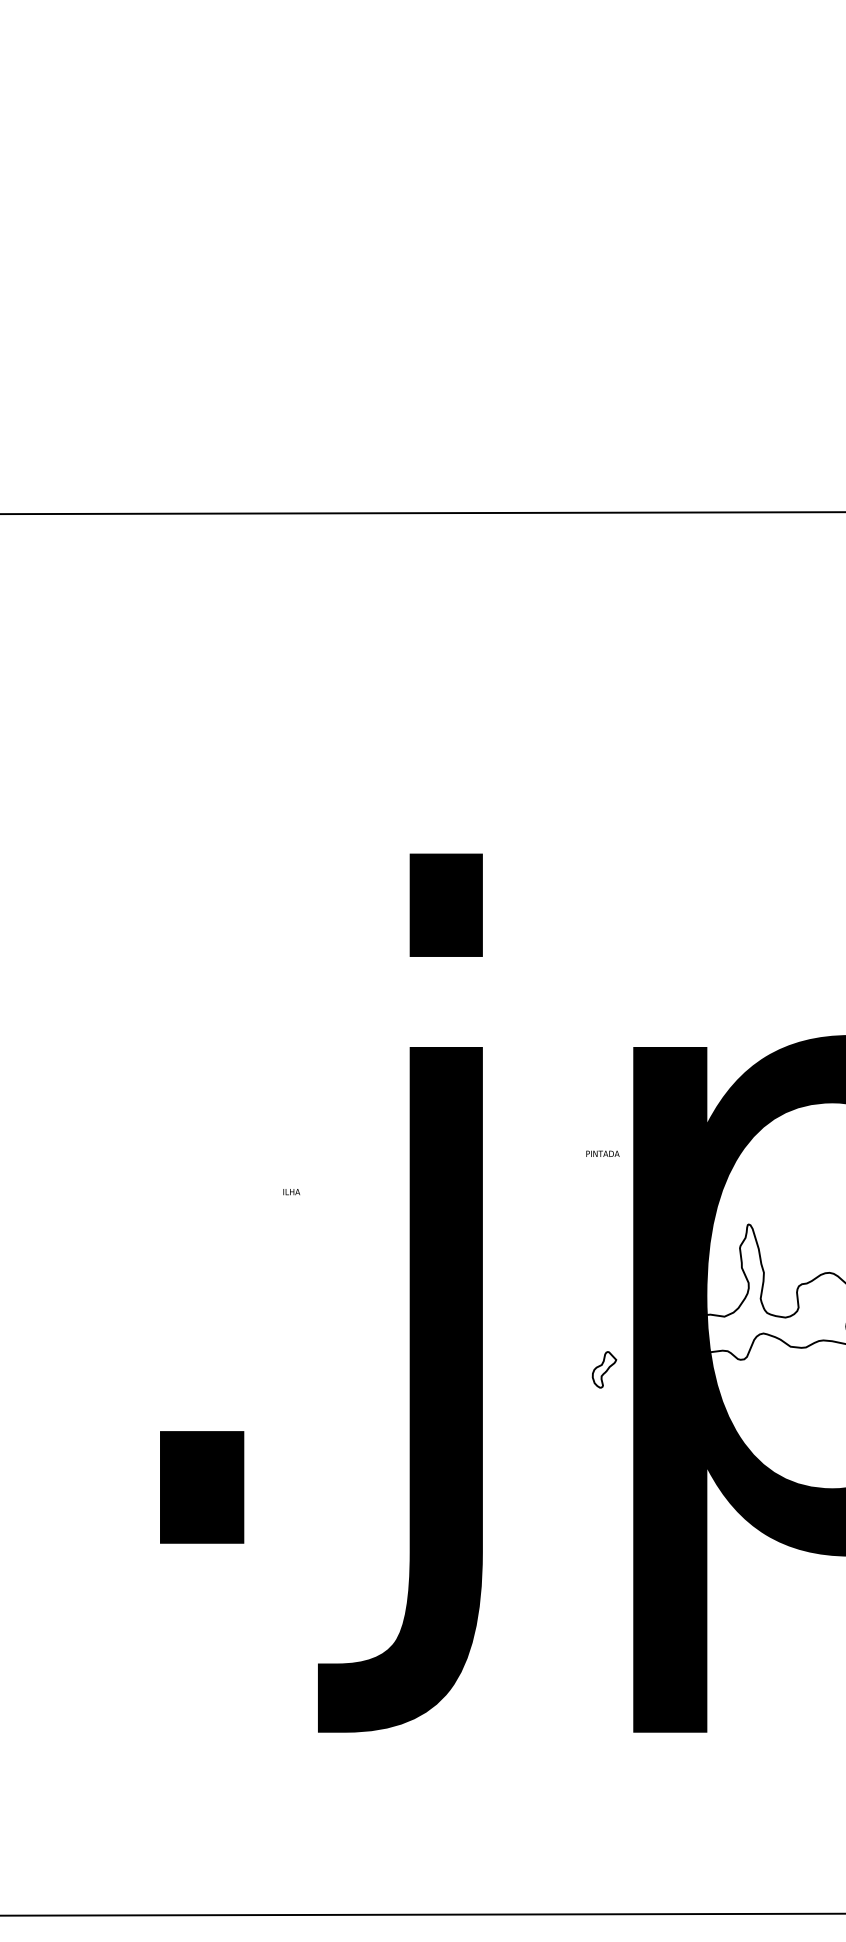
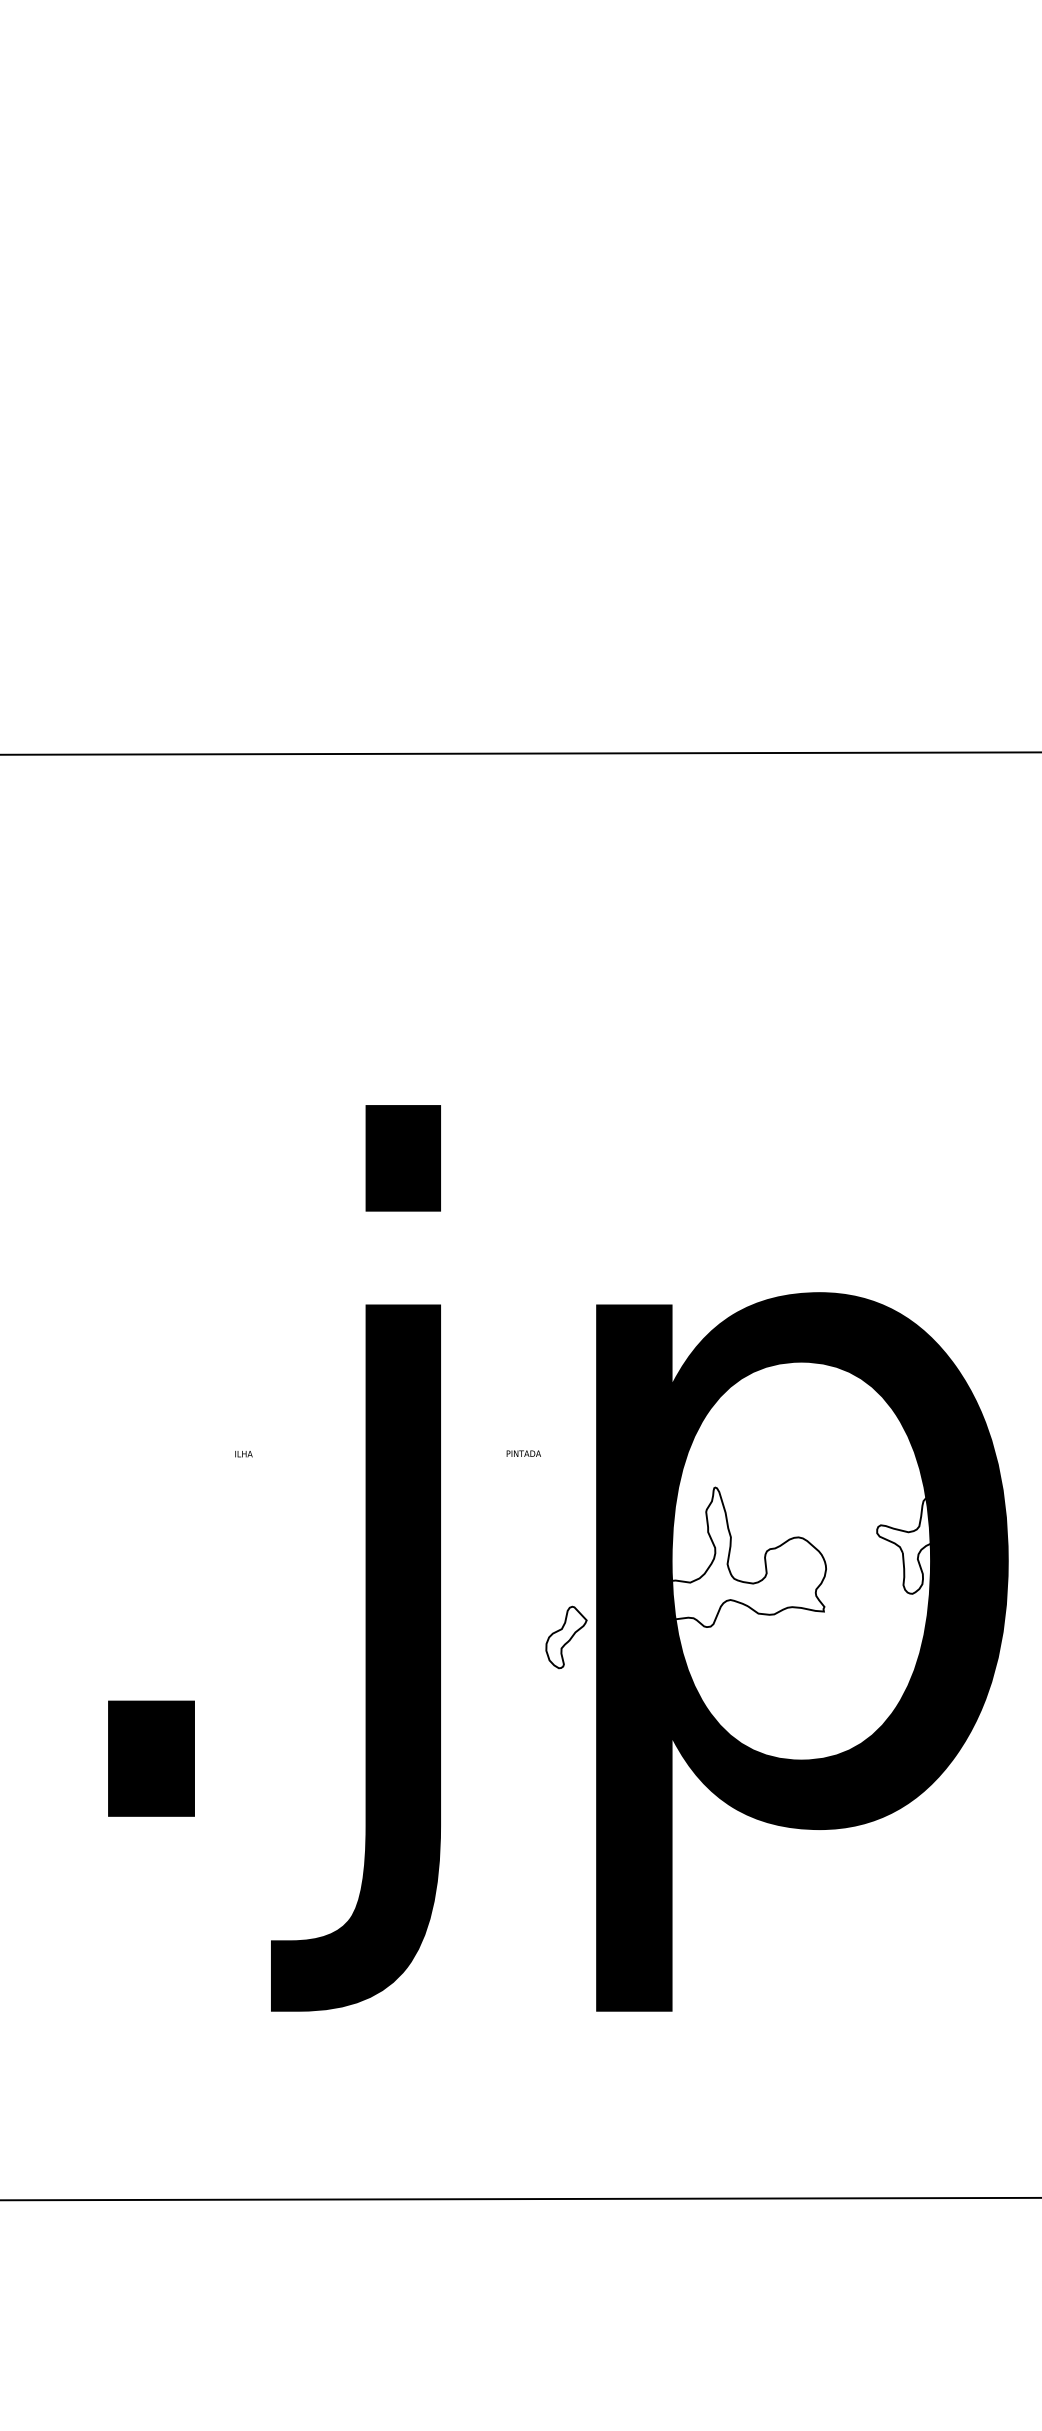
text: (602, 1153) -> (523, 1453), moved
part: (604, 1369) -> (566, 1637), size x1.67

